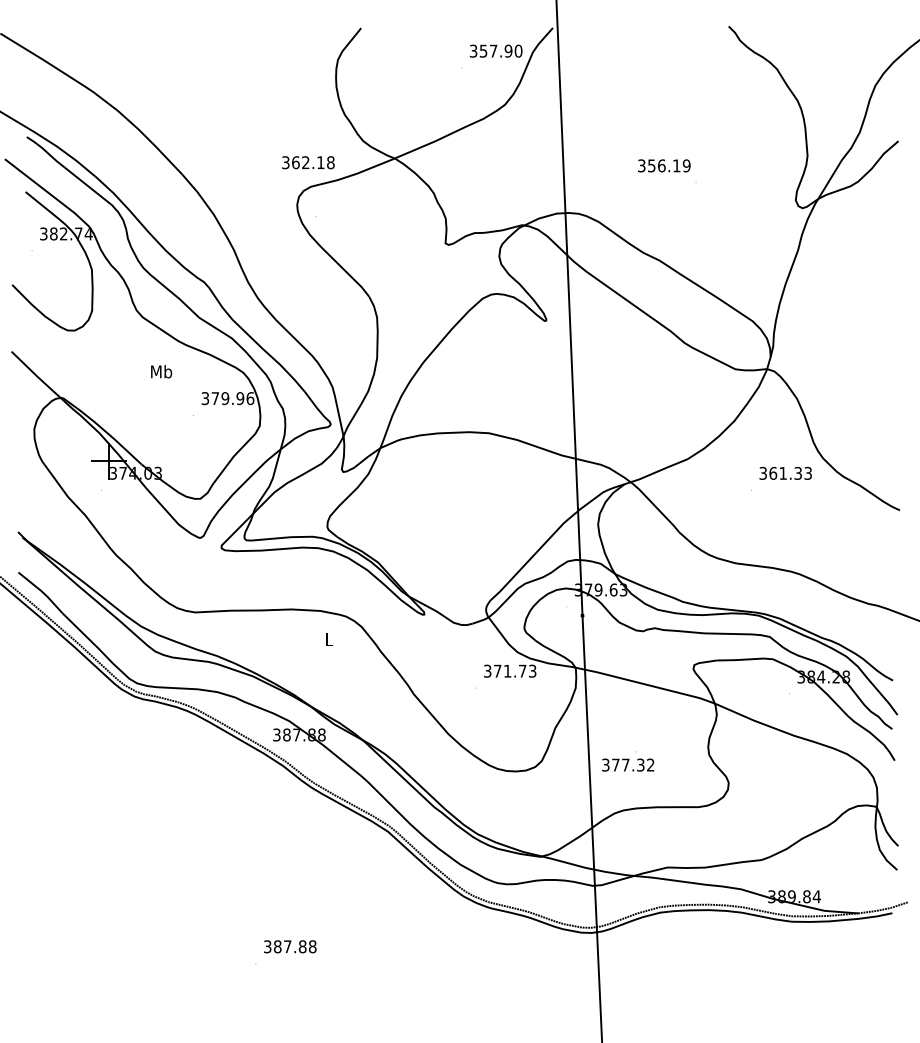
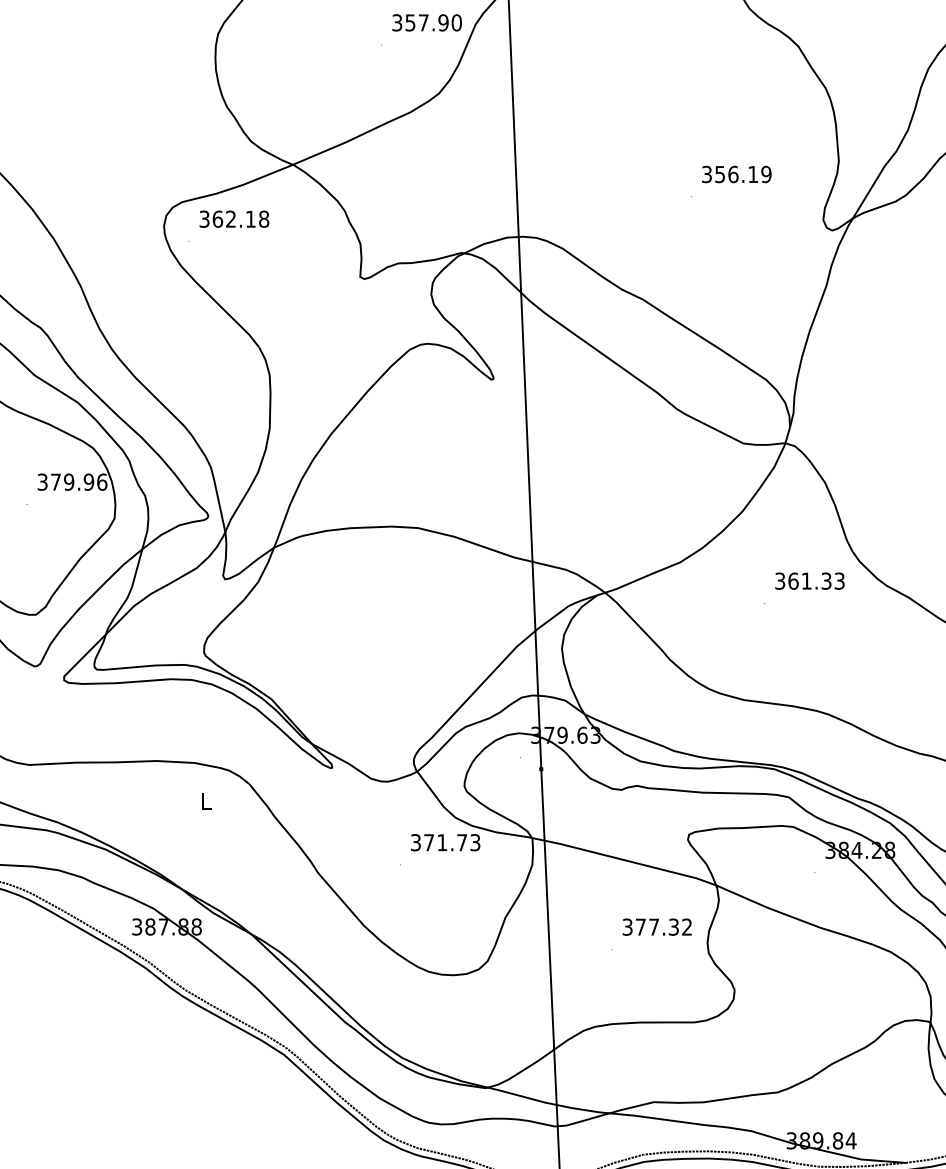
text: (308, 162) -> (234, 218), moved
text: (664, 165) -> (736, 174), moved
text: (628, 764) -> (657, 926), moved

